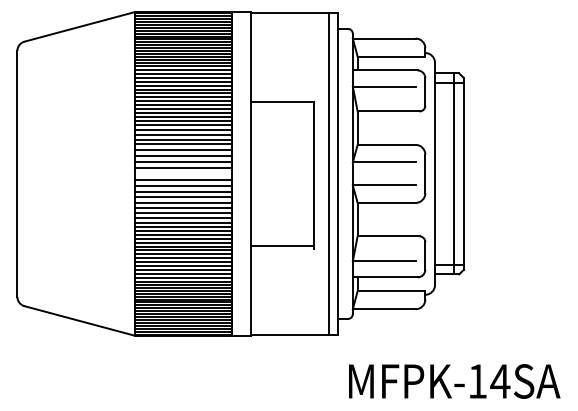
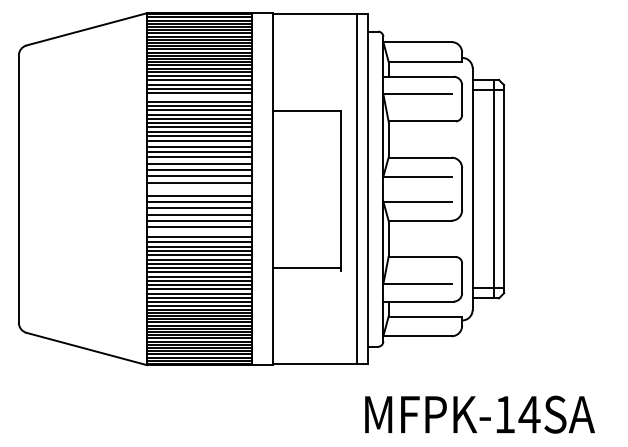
line: (183, 89) -> (199, 97), removed
line: (183, 212) -> (199, 231), removed
text: (454, 381) -> (479, 414), moved

